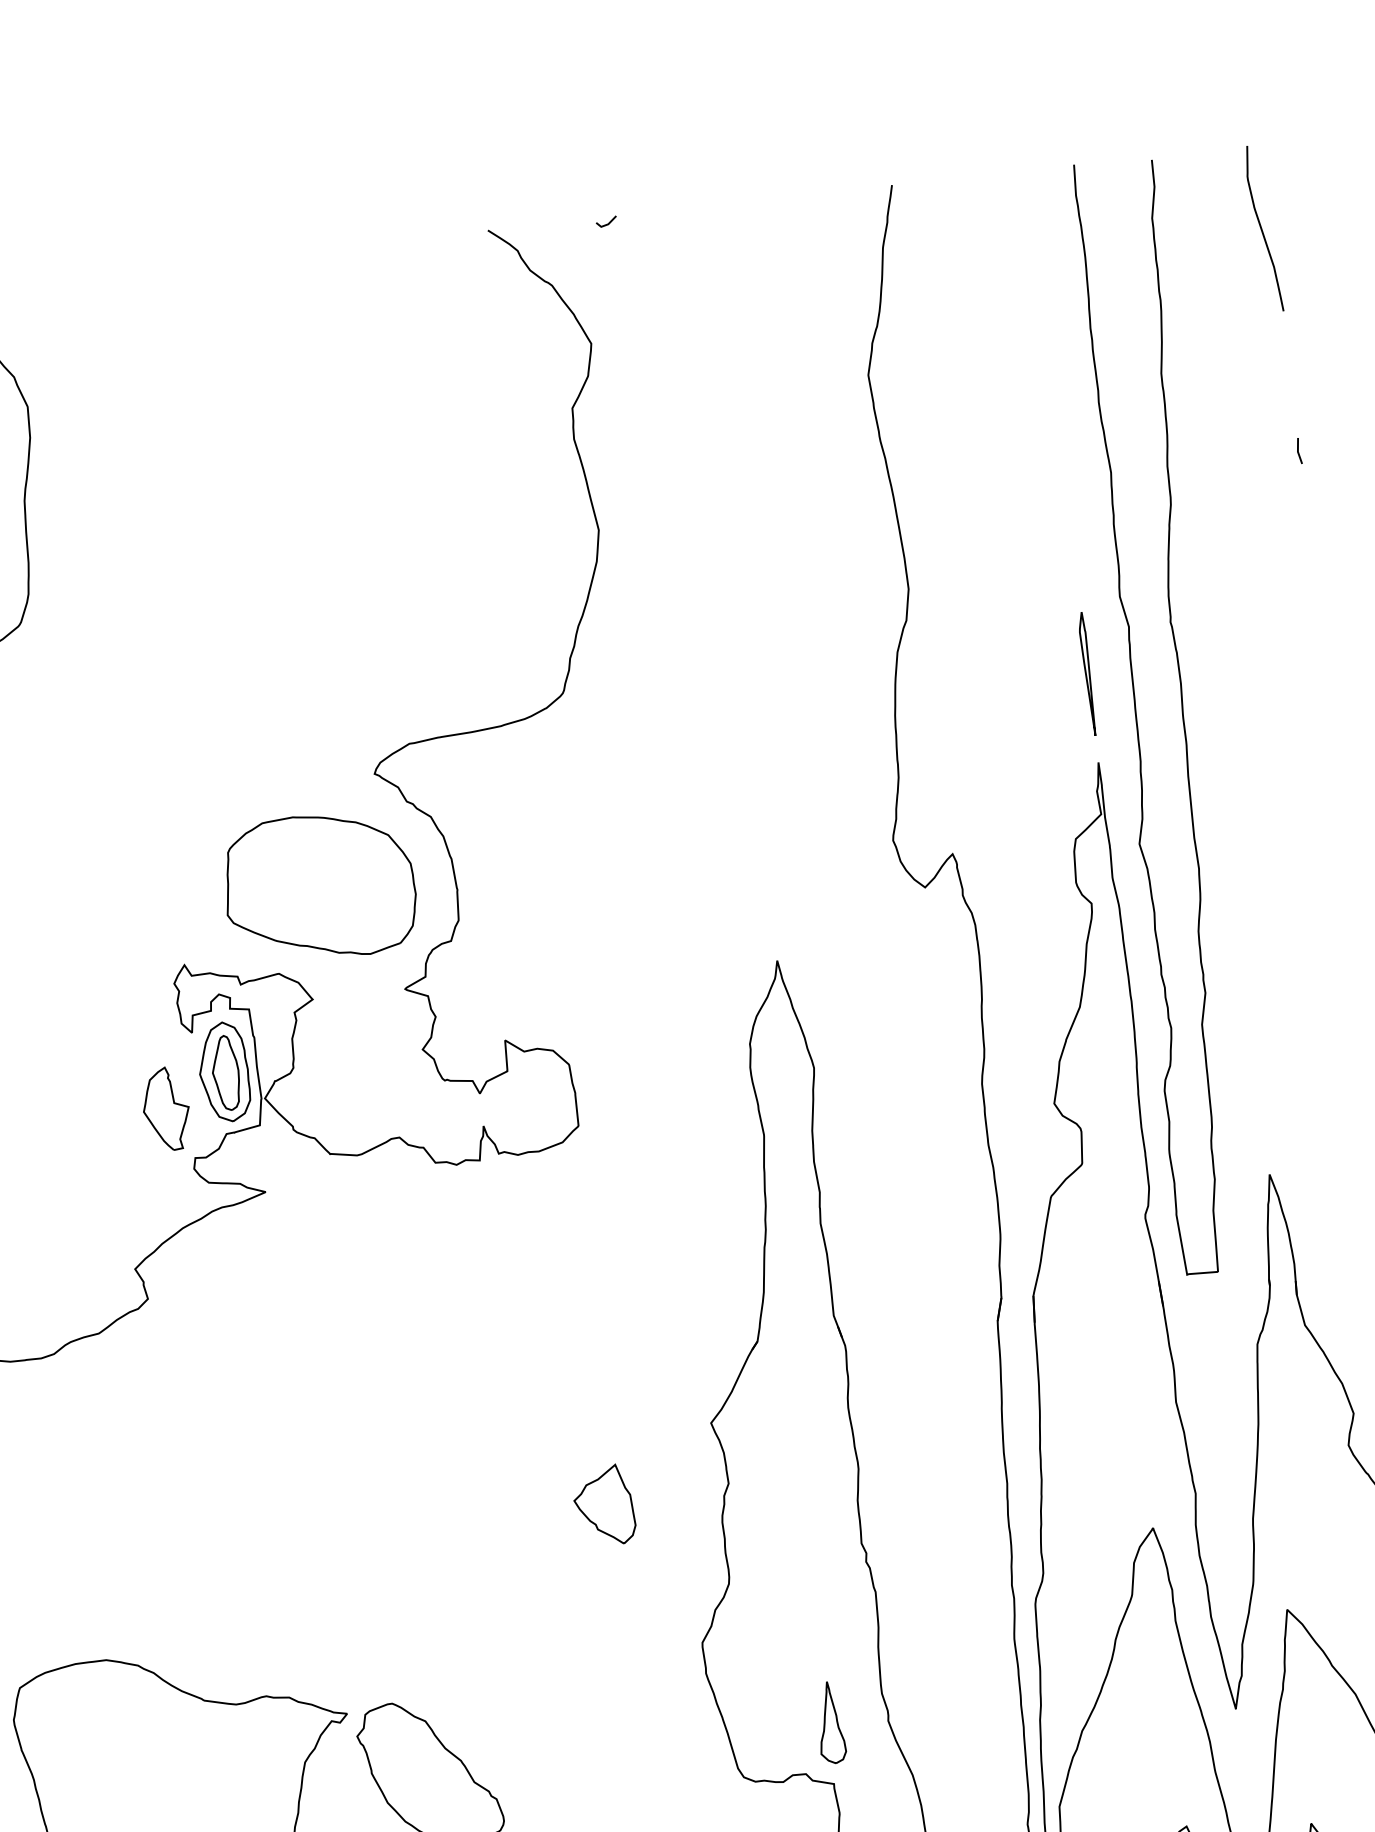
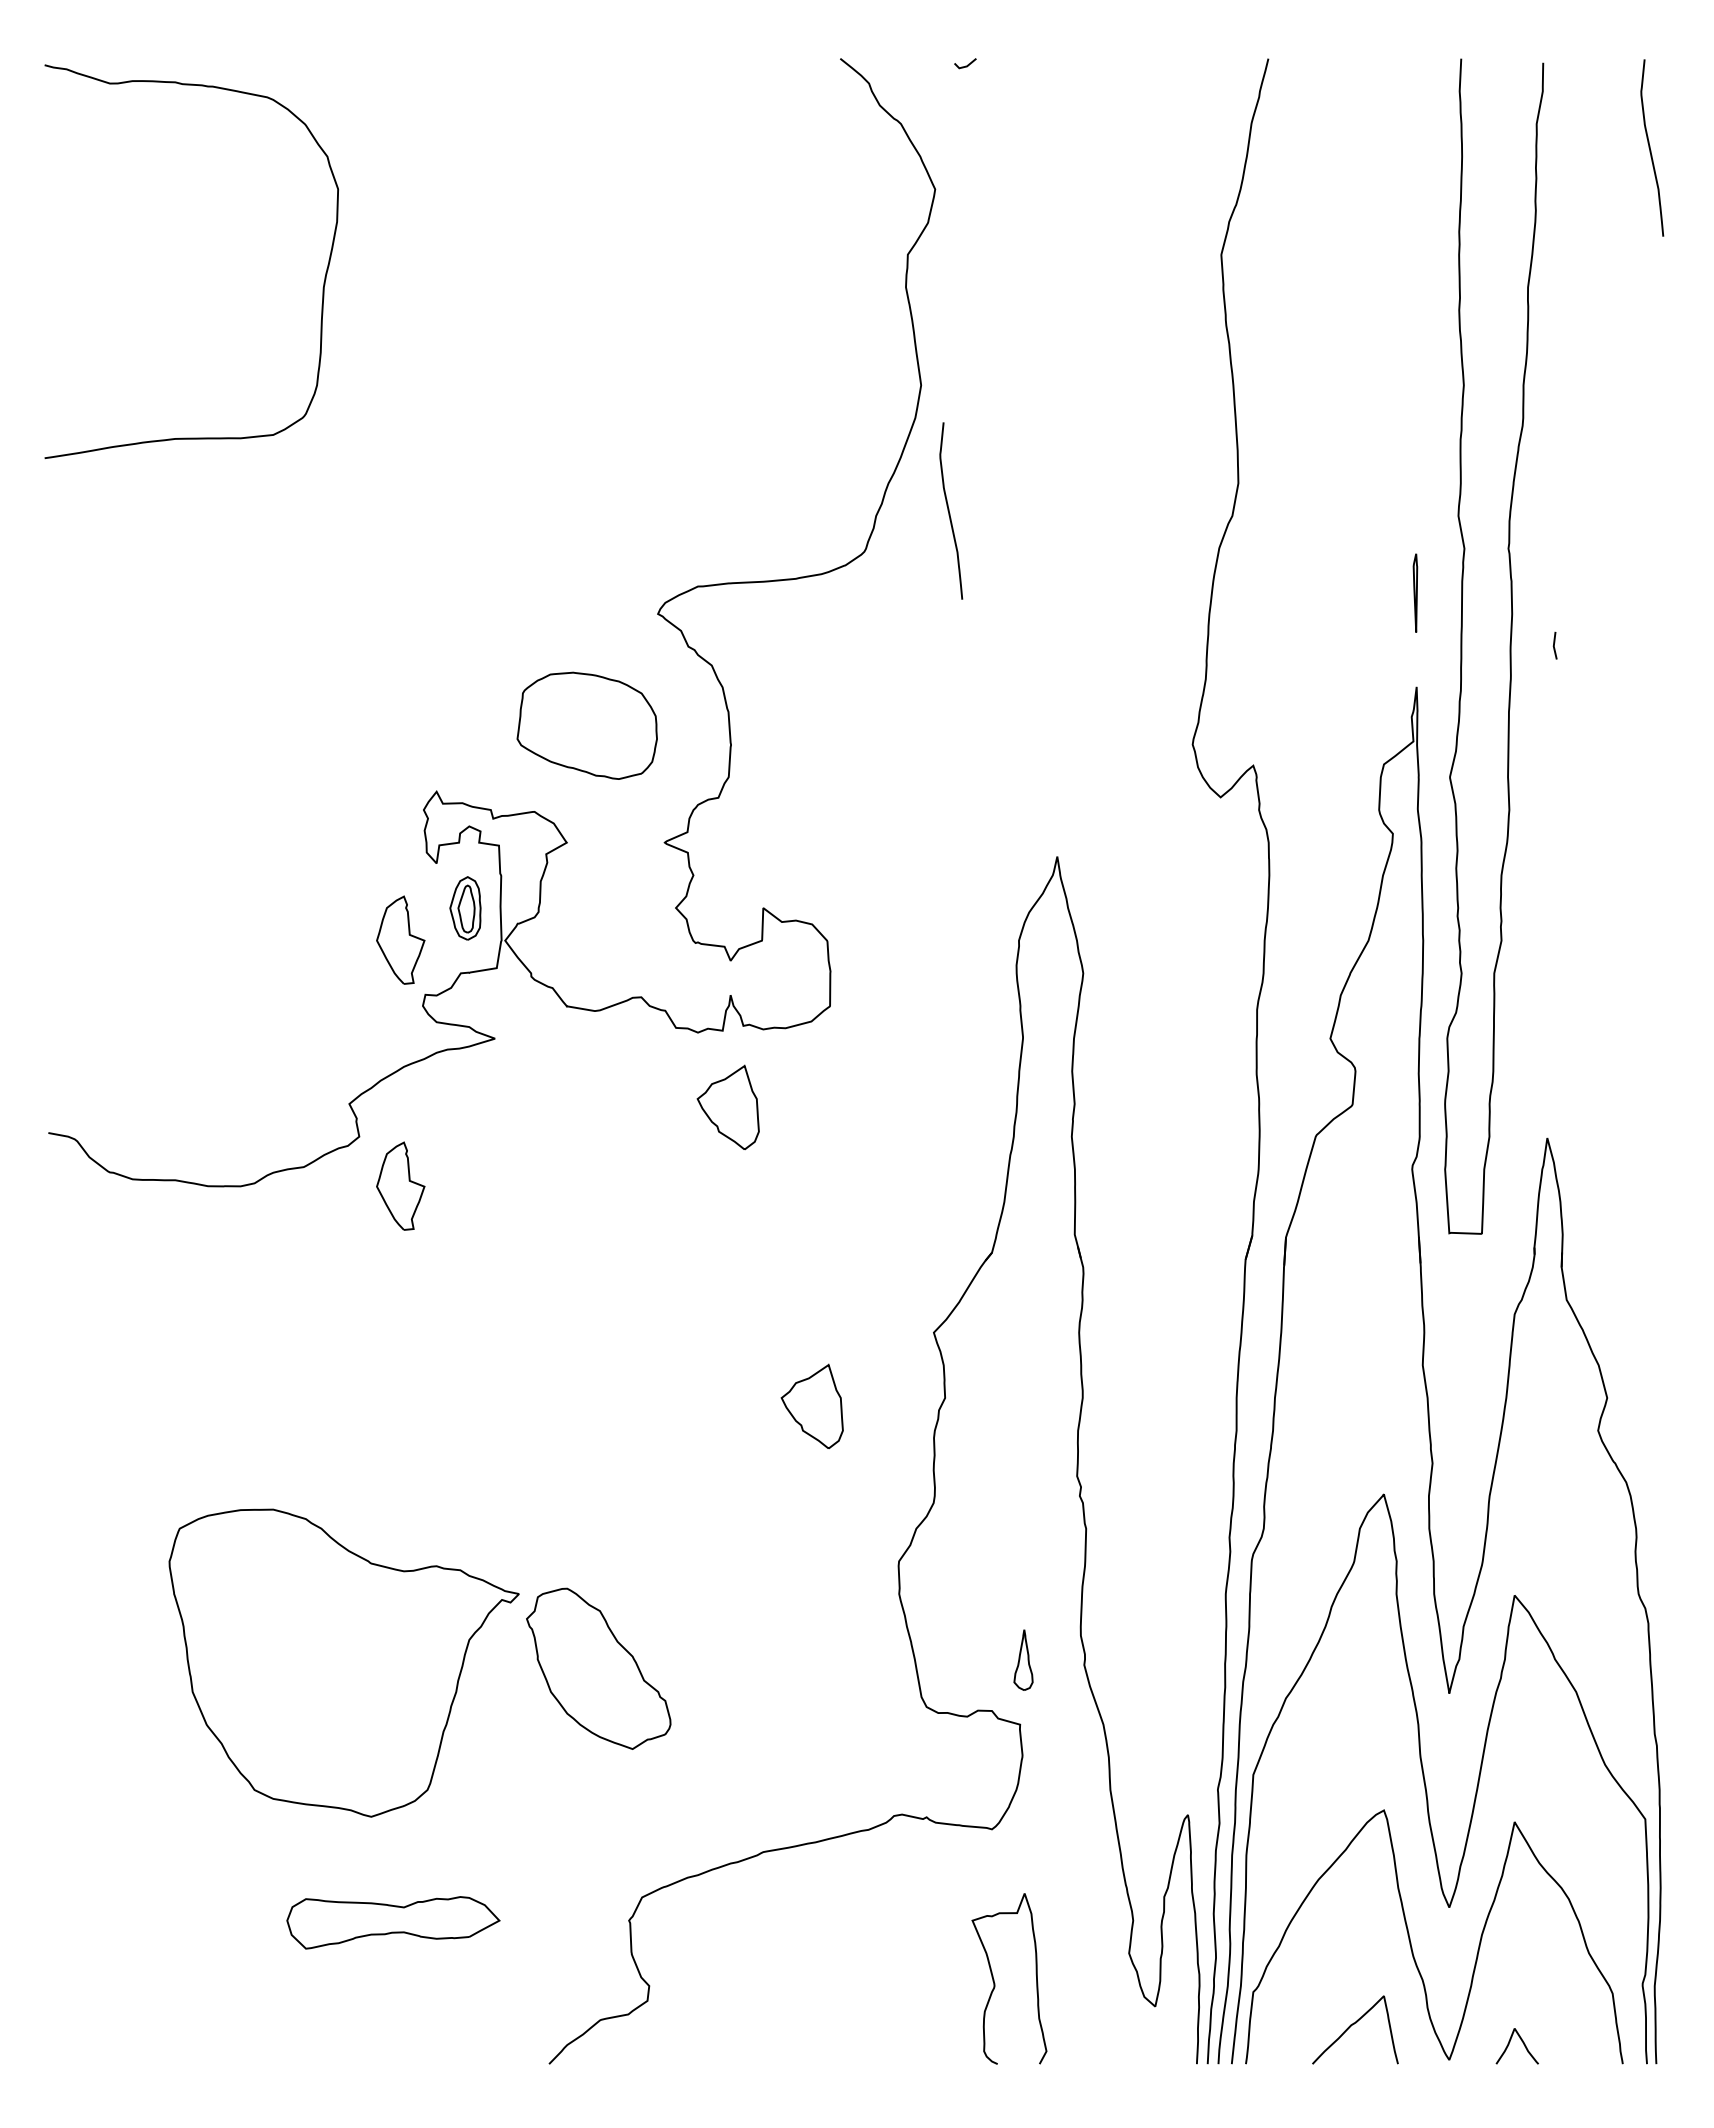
line: (1298, 450) -> (1554, 645), moved
curve: (638, 645) -> (949, 510), added
part: (1087, 673) -> (1415, 592), size x0.6
part: (318, 886) -> (586, 725), size x0.7
part: (224, 1072) -> (465, 908), size x0.6
part: (492, 1232) -> (727, 1107), added
part: (192, 1340) -> (400, 1185), added
part: (830, 1722) -> (1023, 1659), size x0.7

